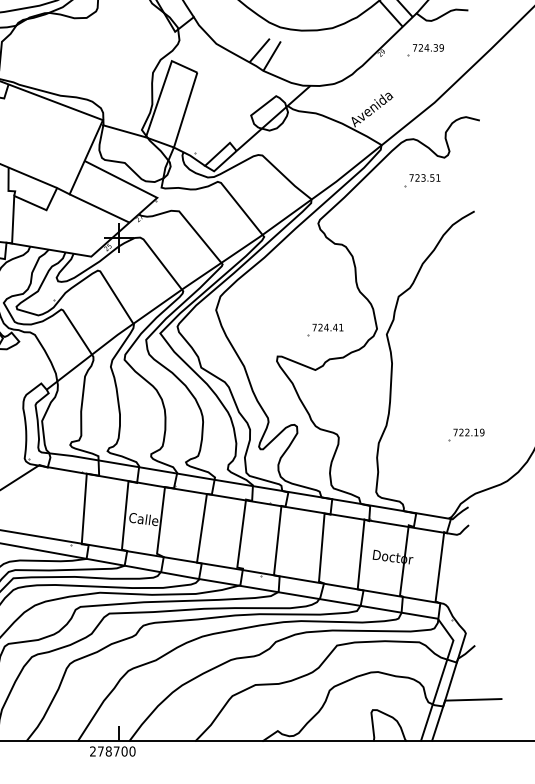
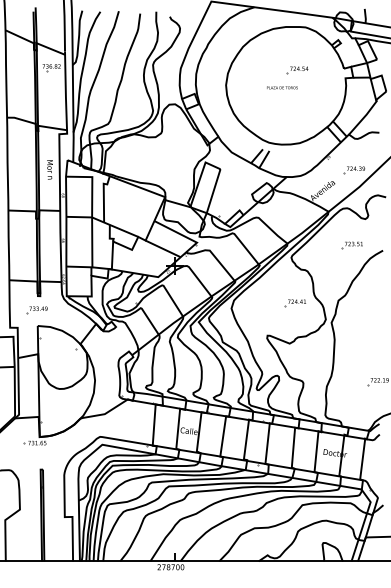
part: (425, 50) -> (354, 170), moved
part: (420, 180) -> (351, 245), moved
part: (323, 330) -> (294, 303), moved

